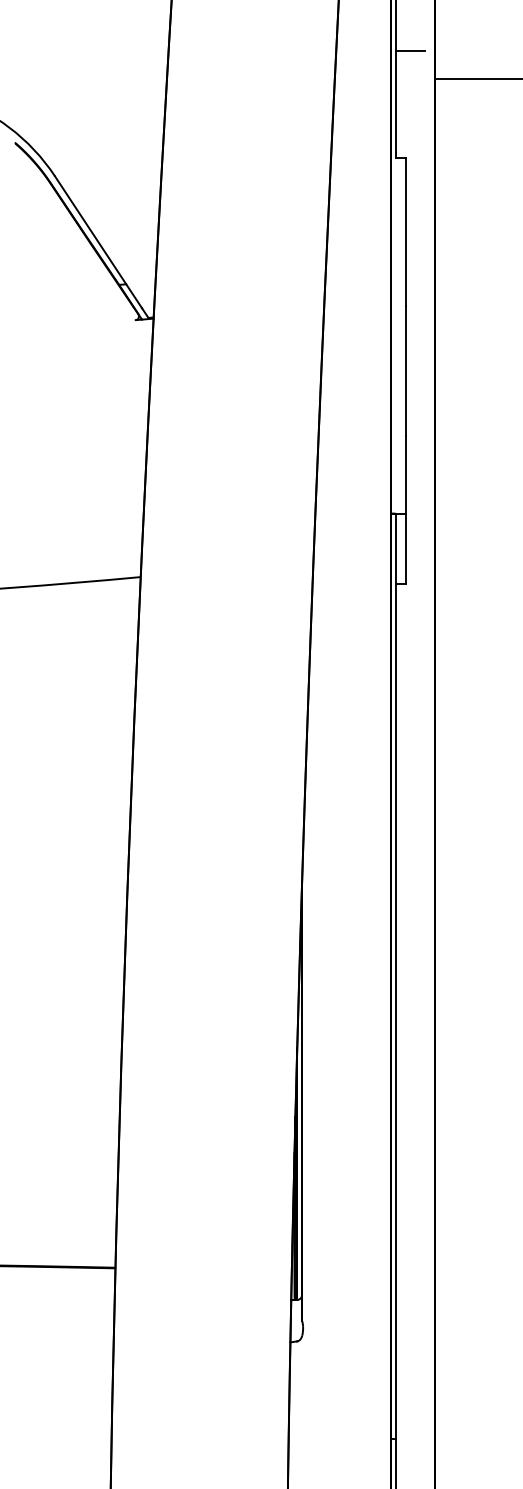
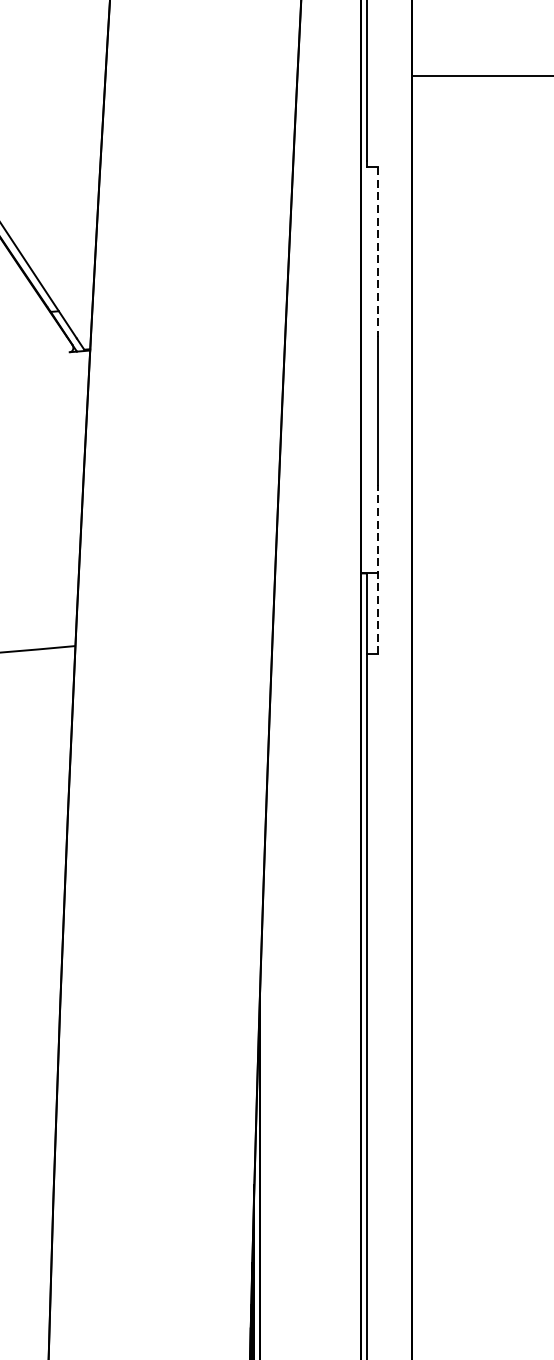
line: (410, 50) -> (383, 43), removed
line: (405, 232) -> (378, 252), solid -> dashed
line: (405, 509) -> (378, 568), solid -> dashed

